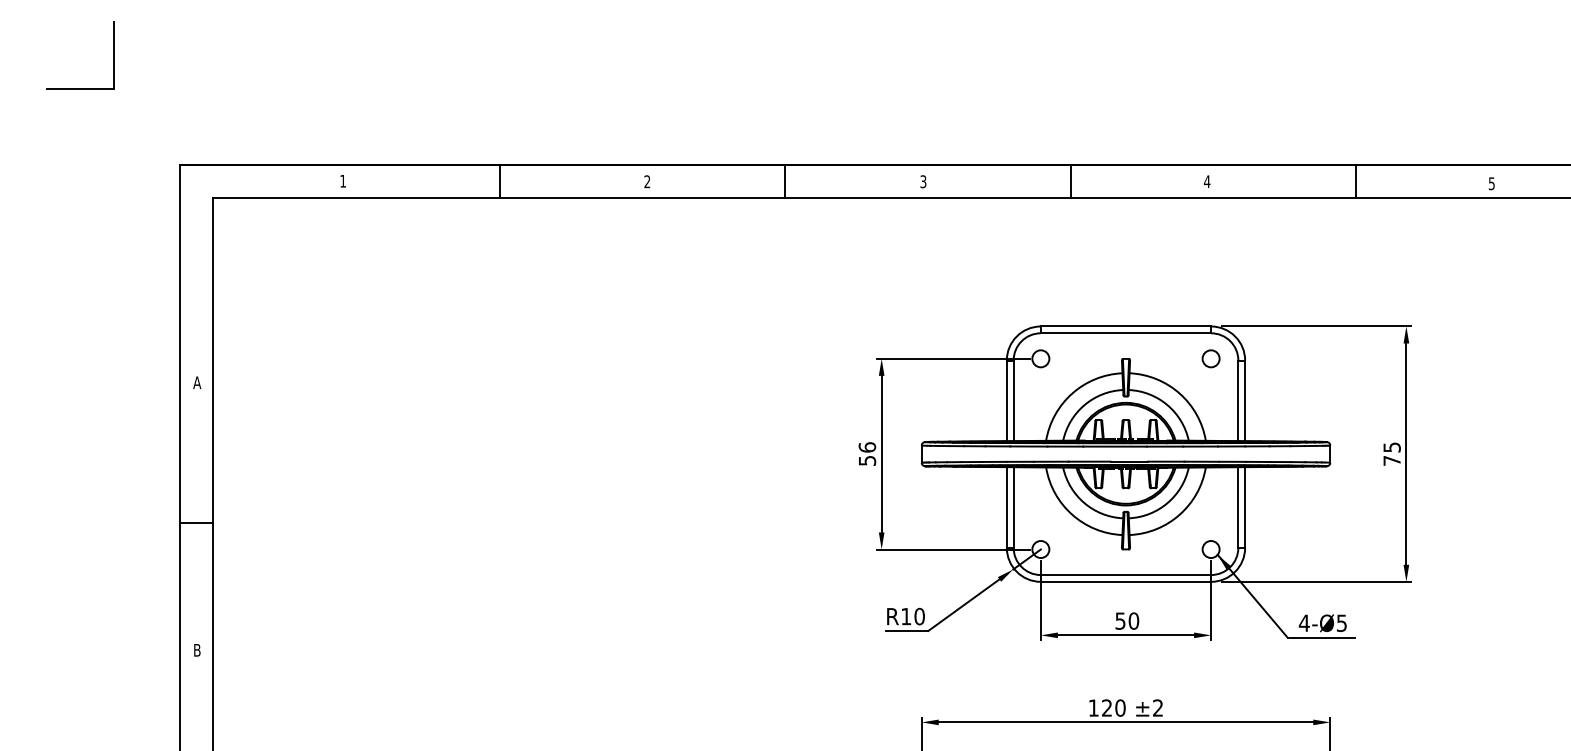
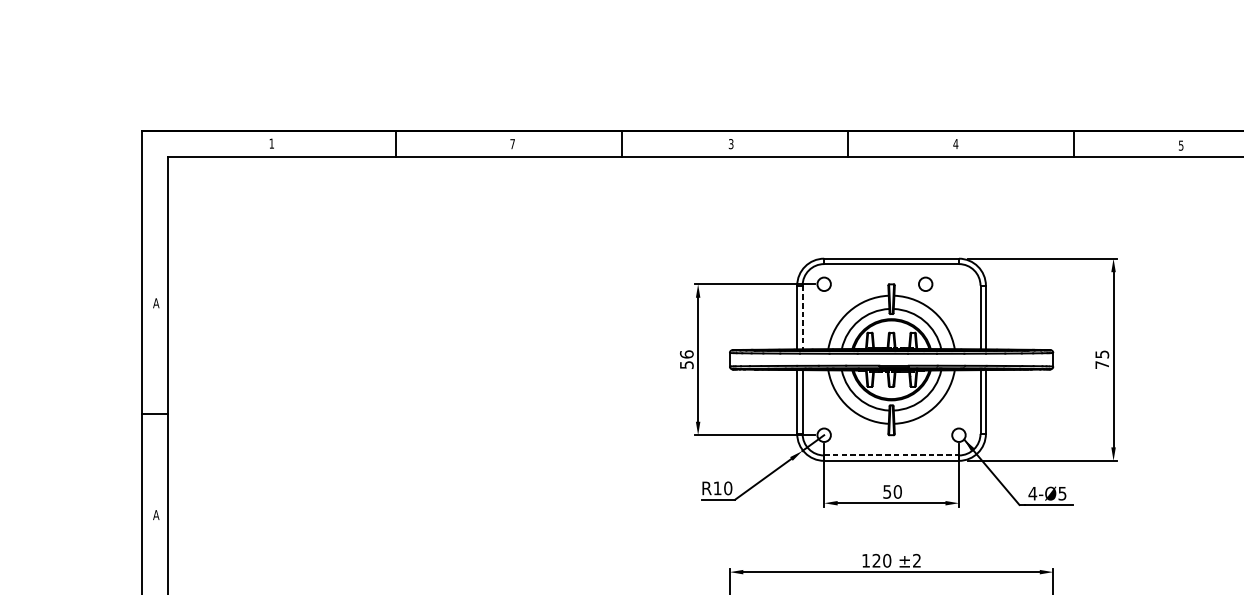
part: (113, 55) -> (89, 44), removed
text: (647, 181) -> (512, 143), 2 -> 7
circle: (1210, 358) -> (925, 284), moved
line: (1013, 401) -> (802, 318), solid -> dashed
line: (1126, 575) -> (891, 455), solid -> dashed
text: (197, 650) -> (156, 515), B -> A

